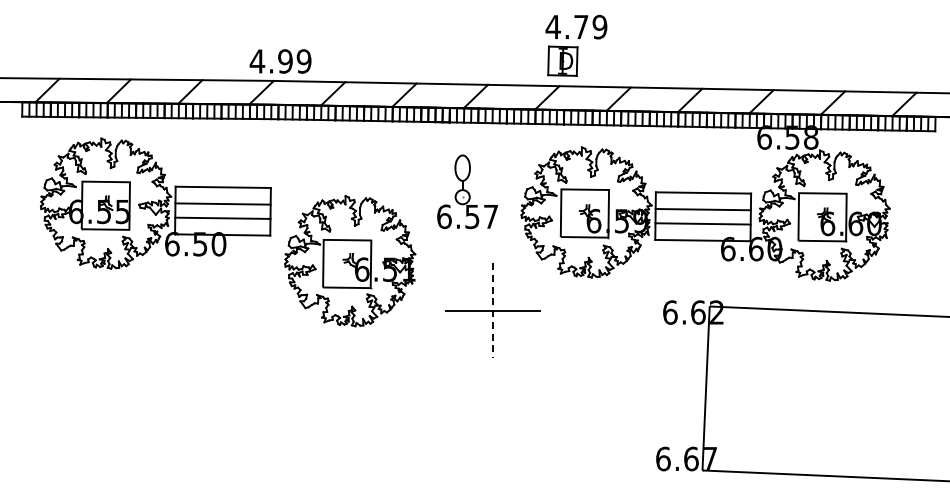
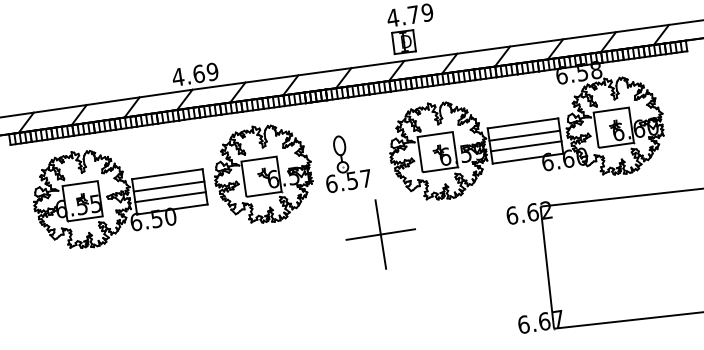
text: (285, 61) -> (198, 74), 4.99 -> 4.69
part: (467, 191) -> (345, 162), moved
part: (350, 261) -> (263, 174), moved
line: (492, 310) -> (380, 234), dashed -> solid

